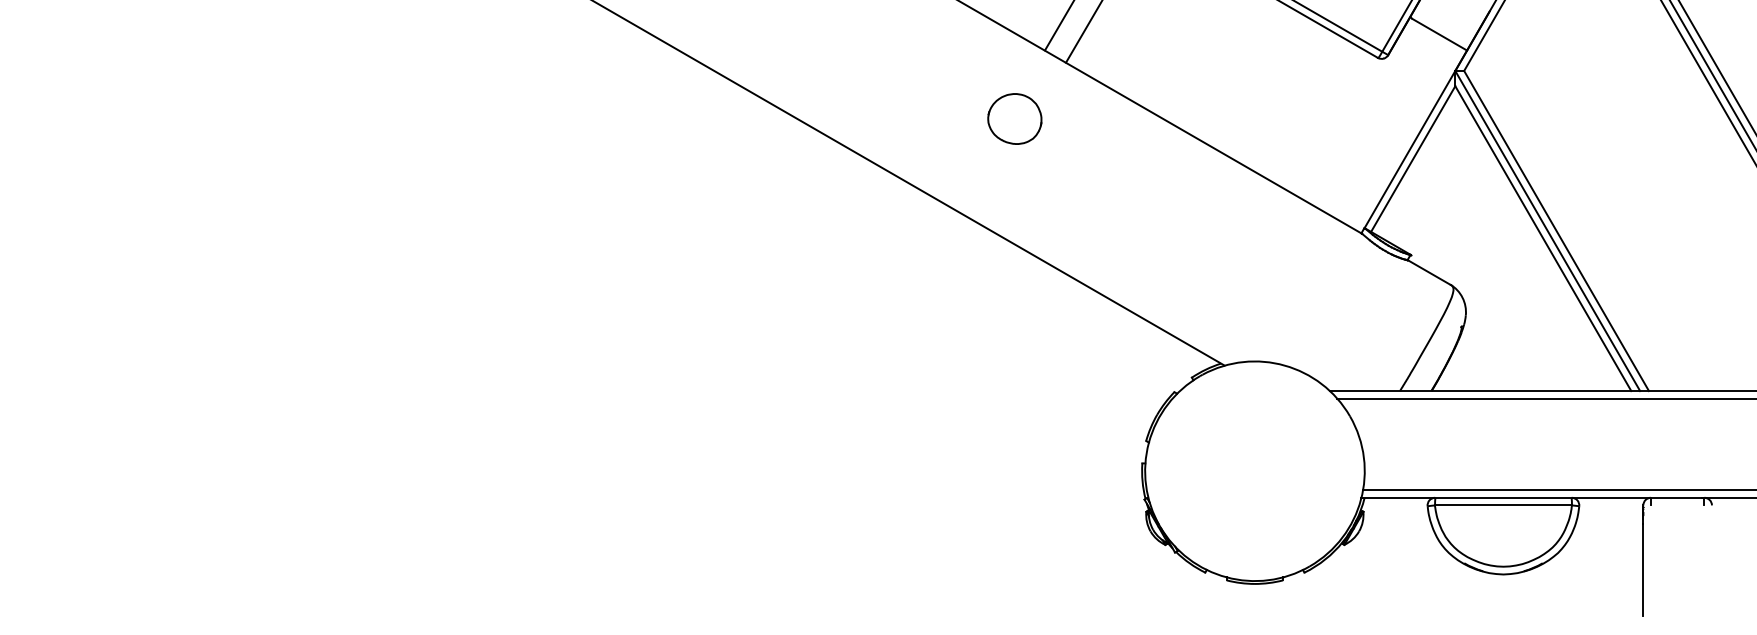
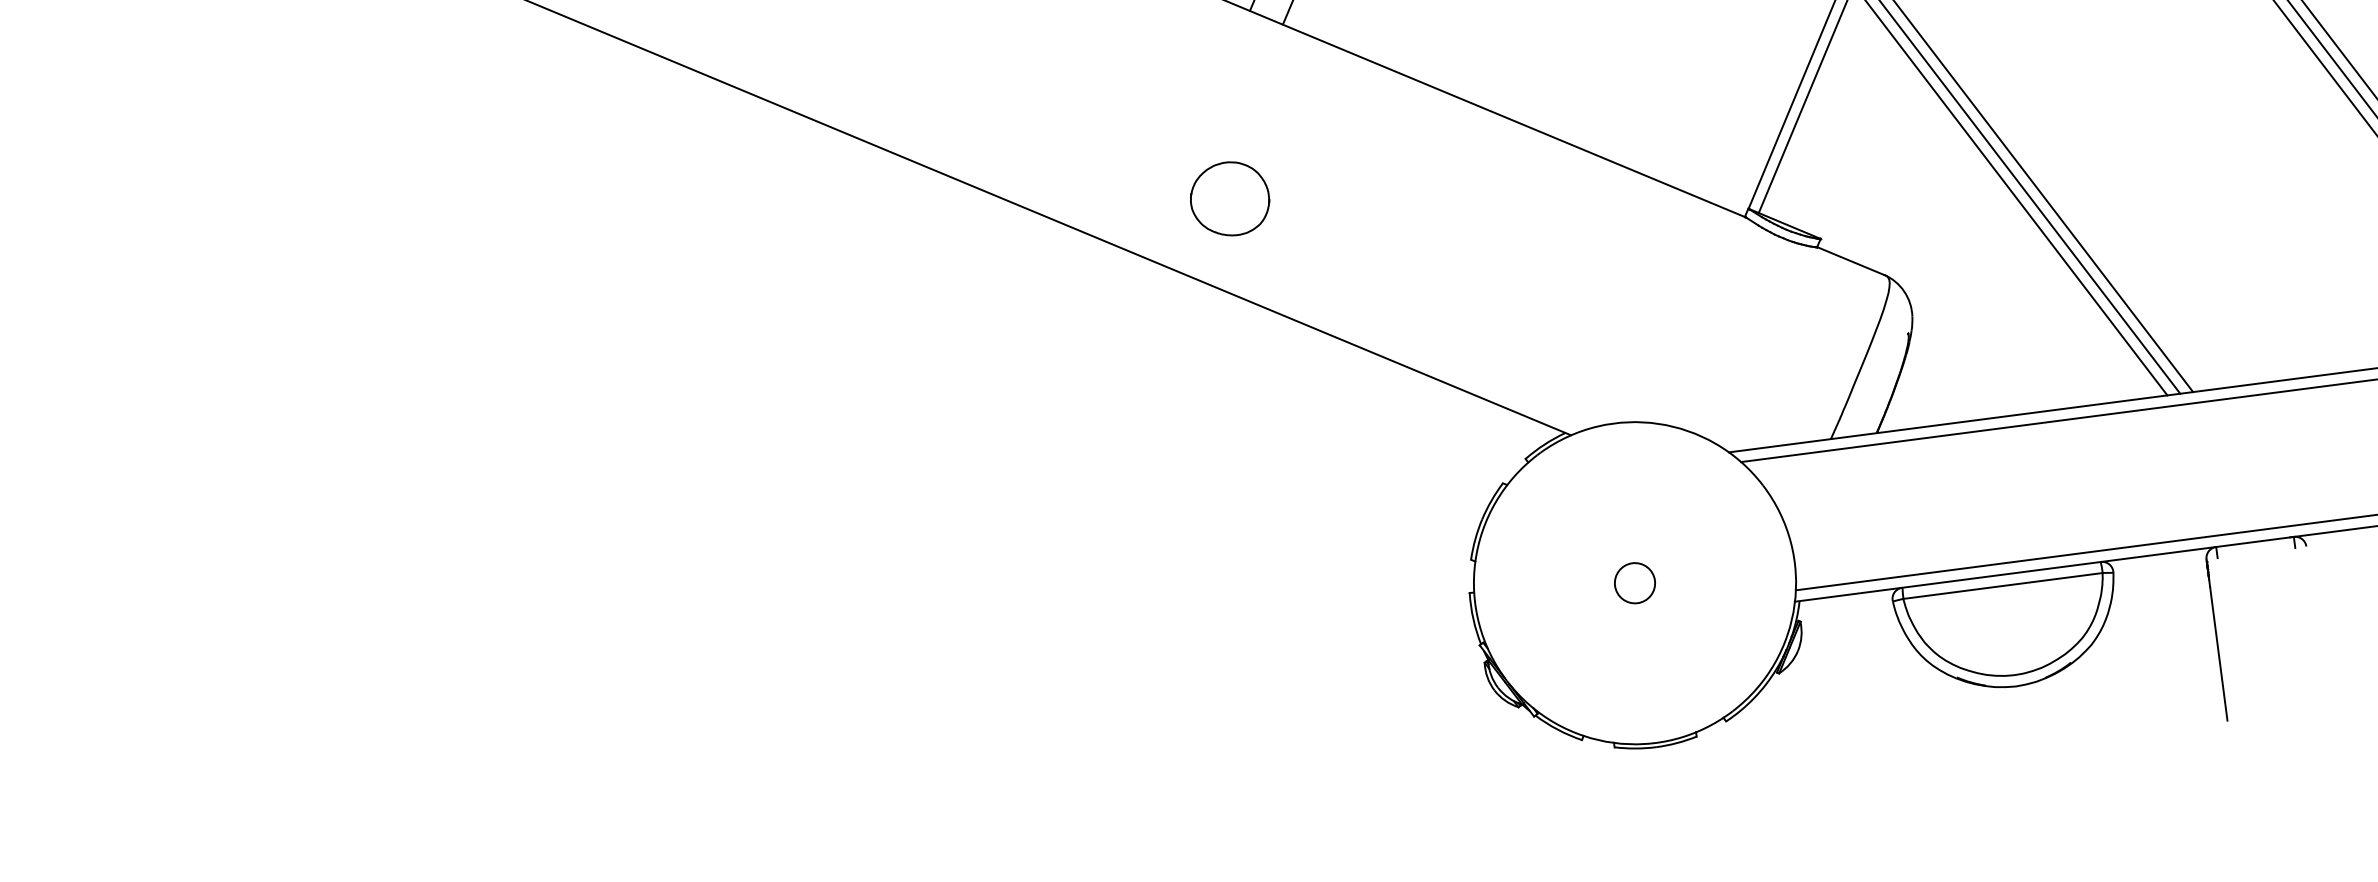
part: (1014, 118) -> (1229, 198), moved
circle: (1254, 470) -> (1634, 582), added

